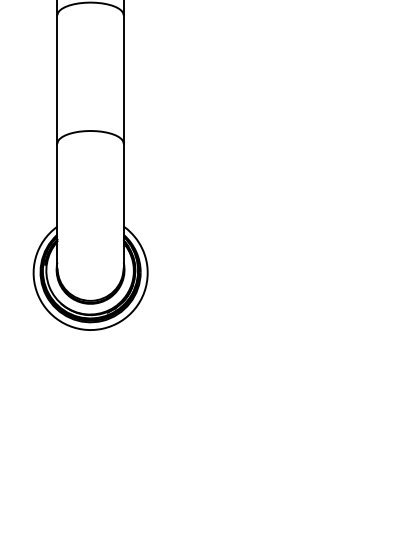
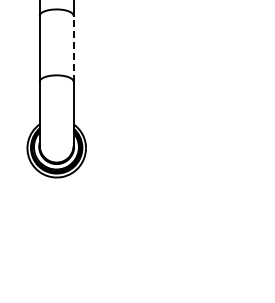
line: (123, 78) -> (73, 48), solid -> dashed

